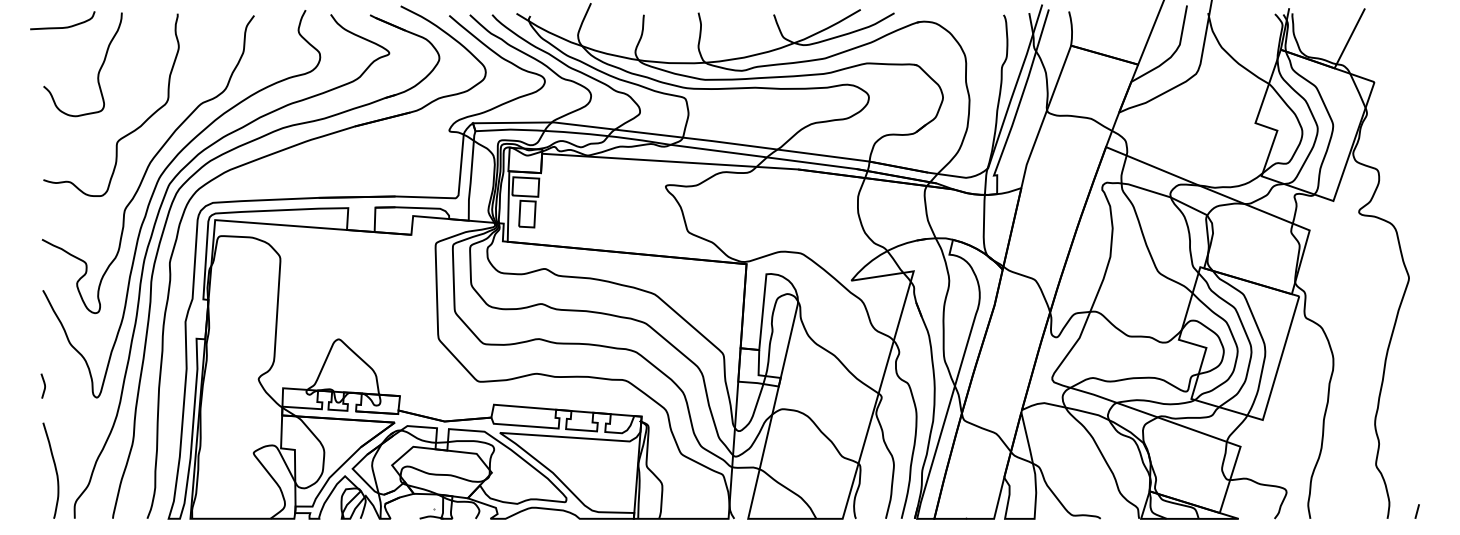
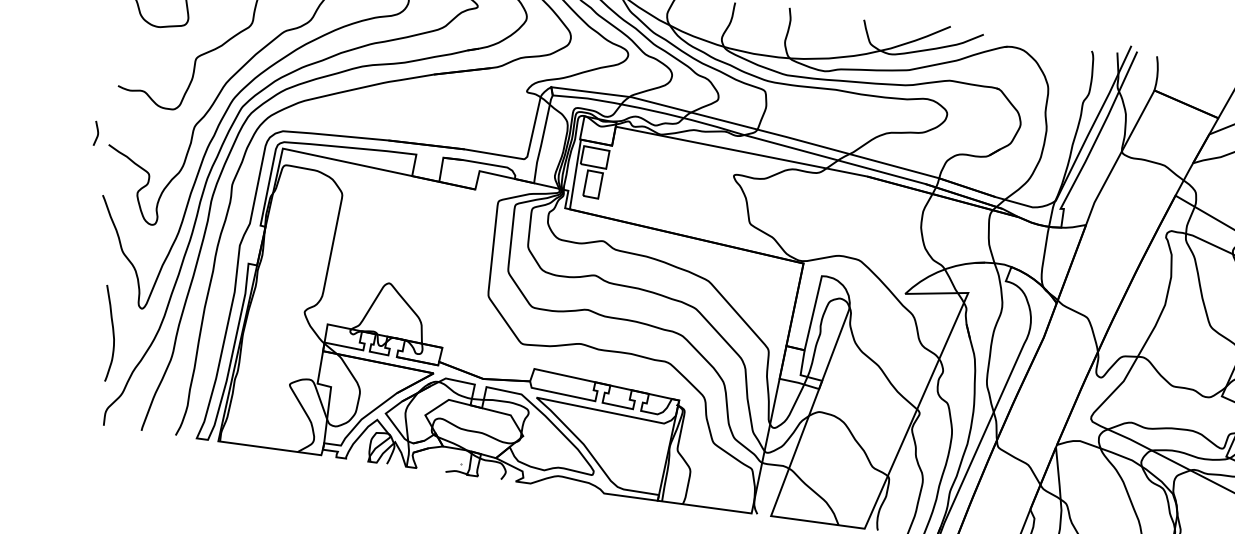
curve: (43, 384) -> (96, 131), moved
curve: (54, 468) -> (112, 331), moved

